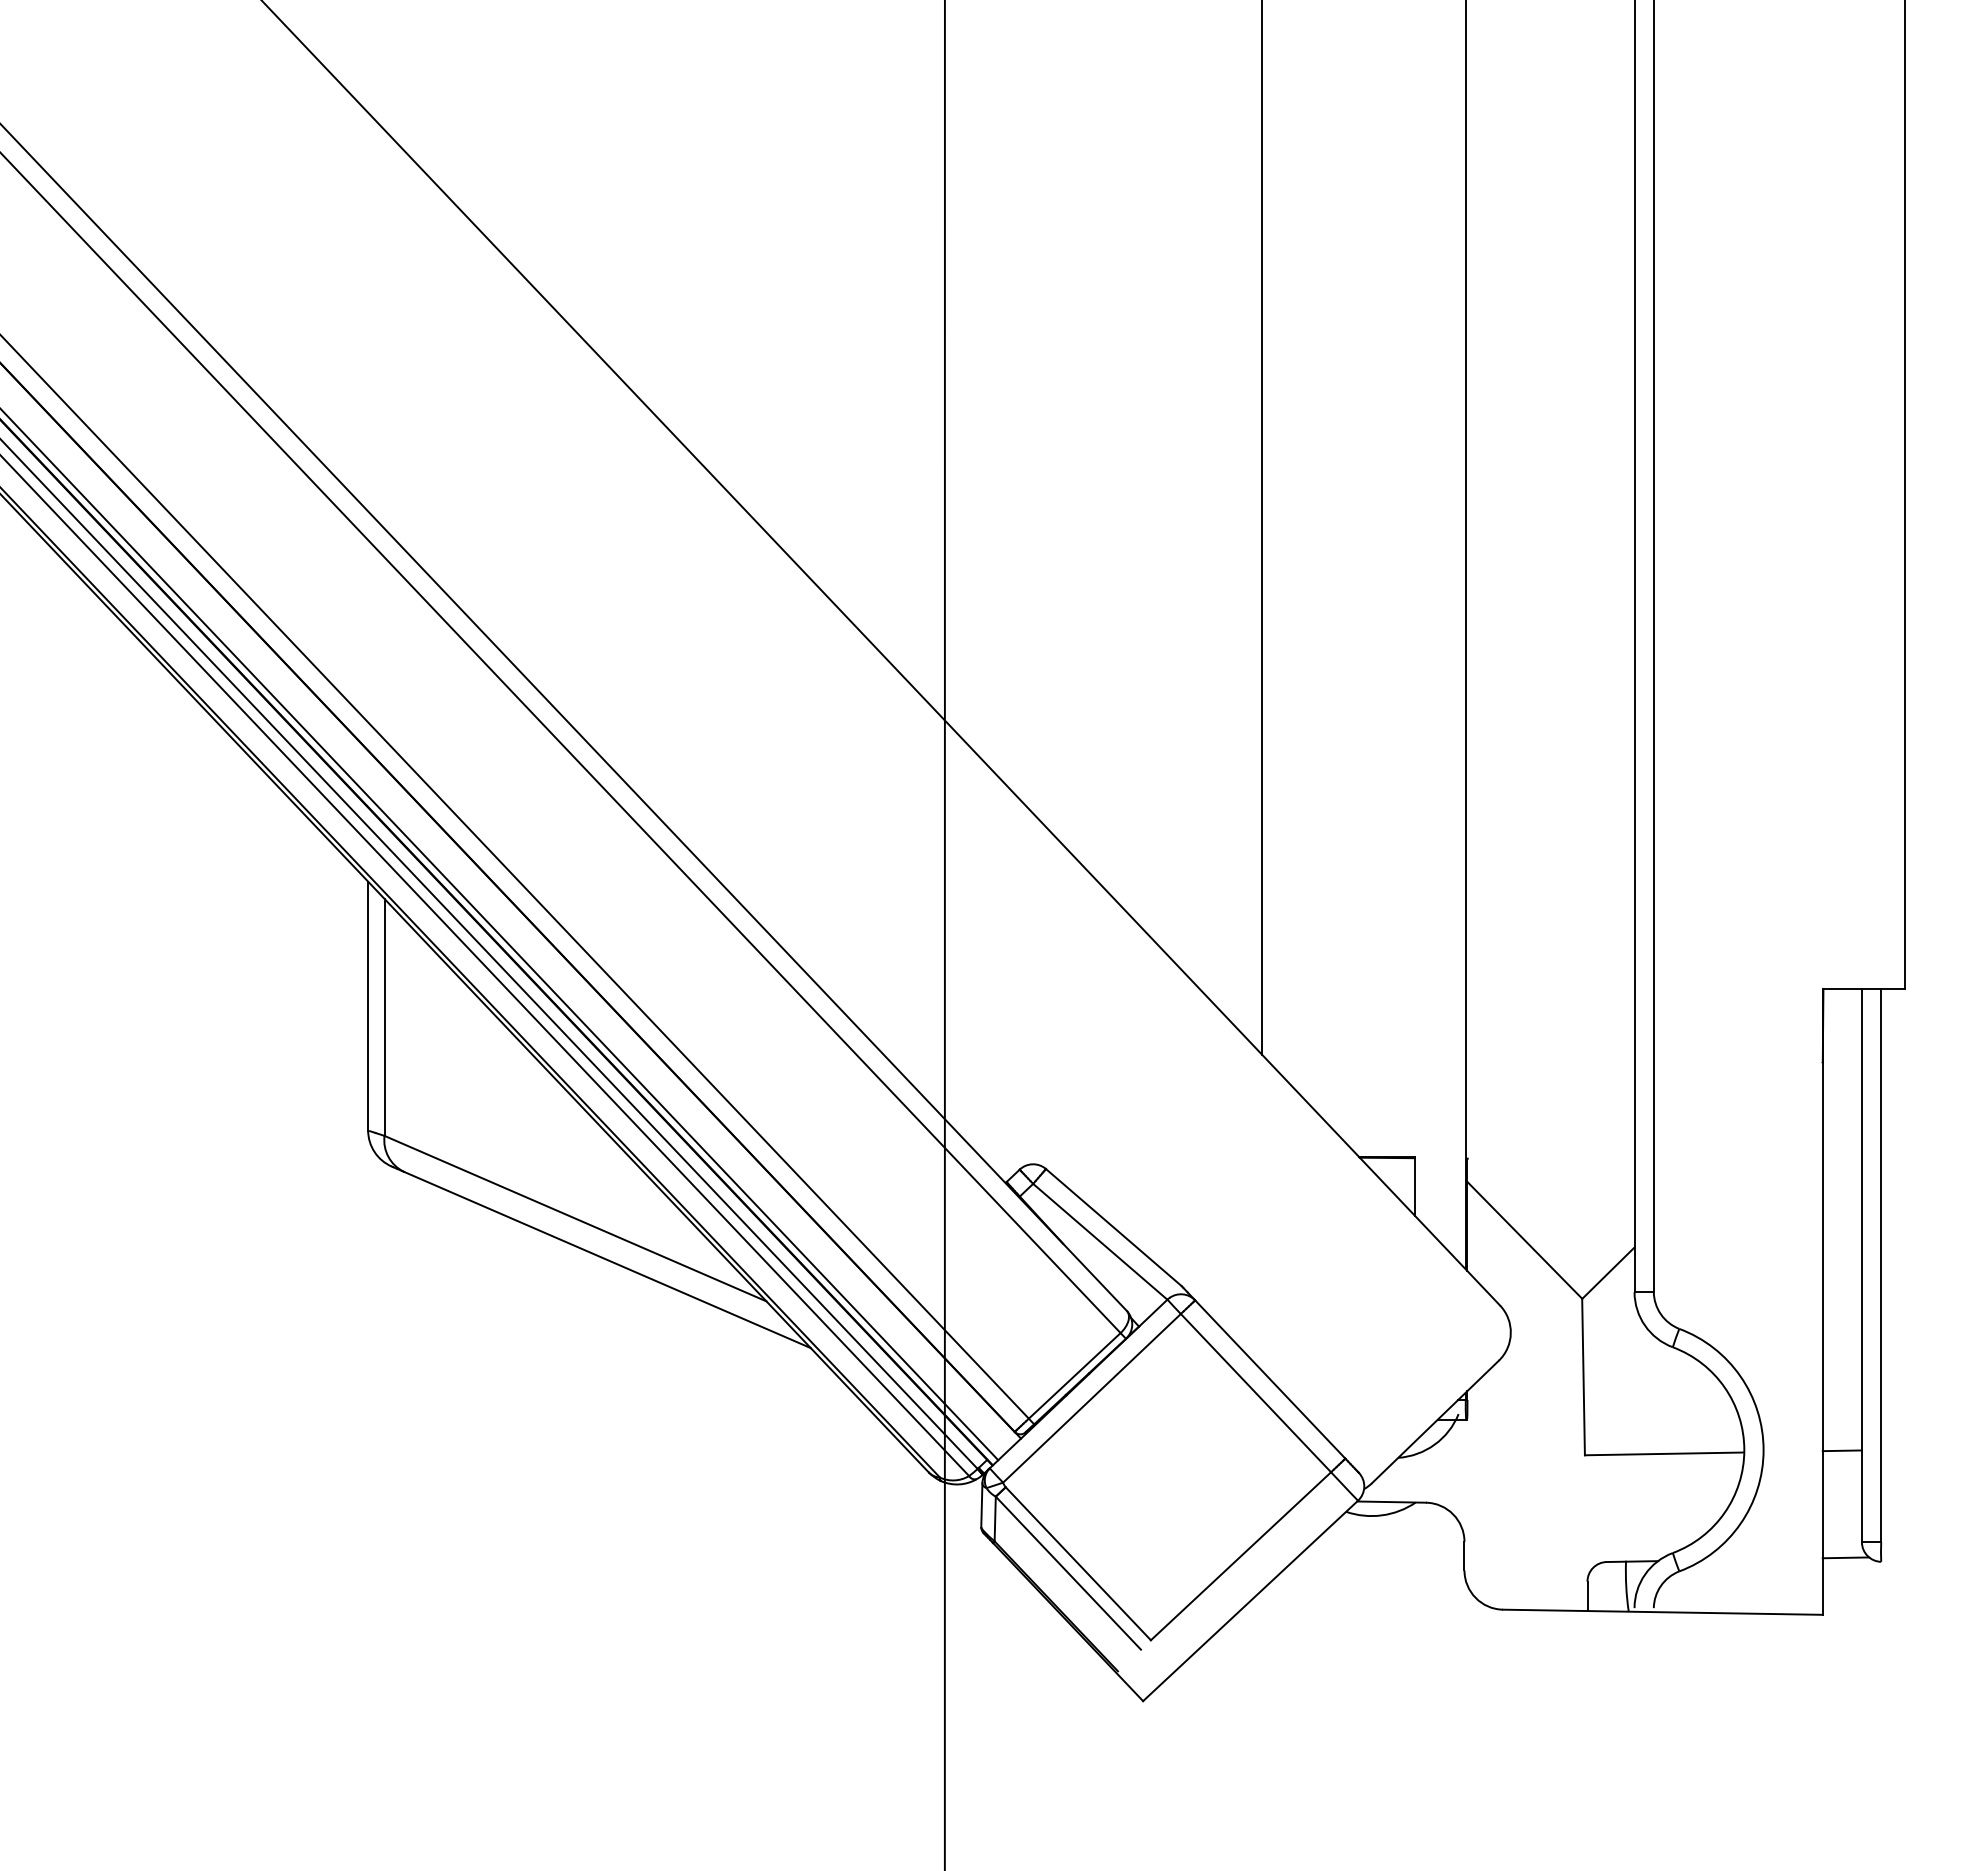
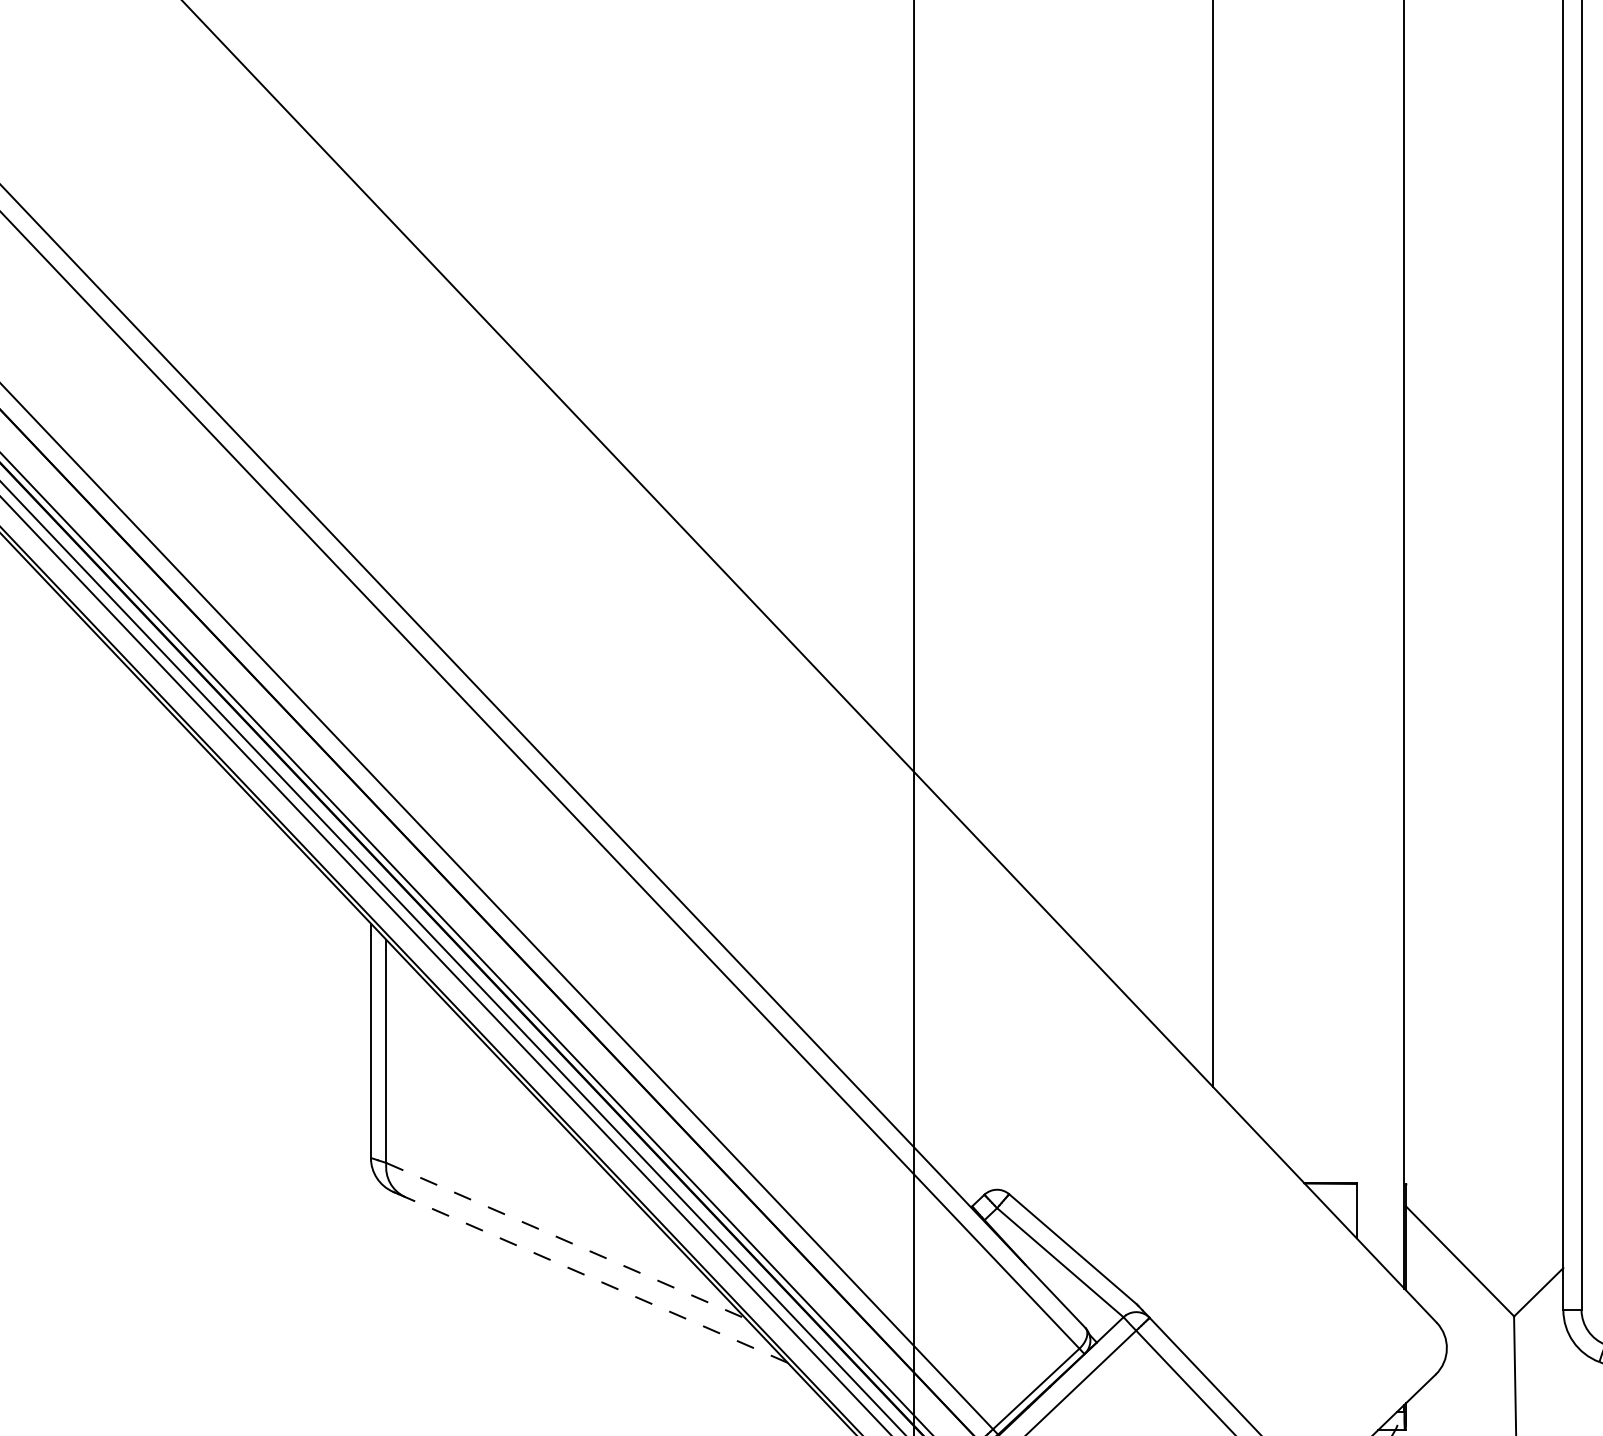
line: (575, 1218) -> (566, 1240), solid -> dashed
line: (607, 1260) -> (596, 1280), solid -> dashed

